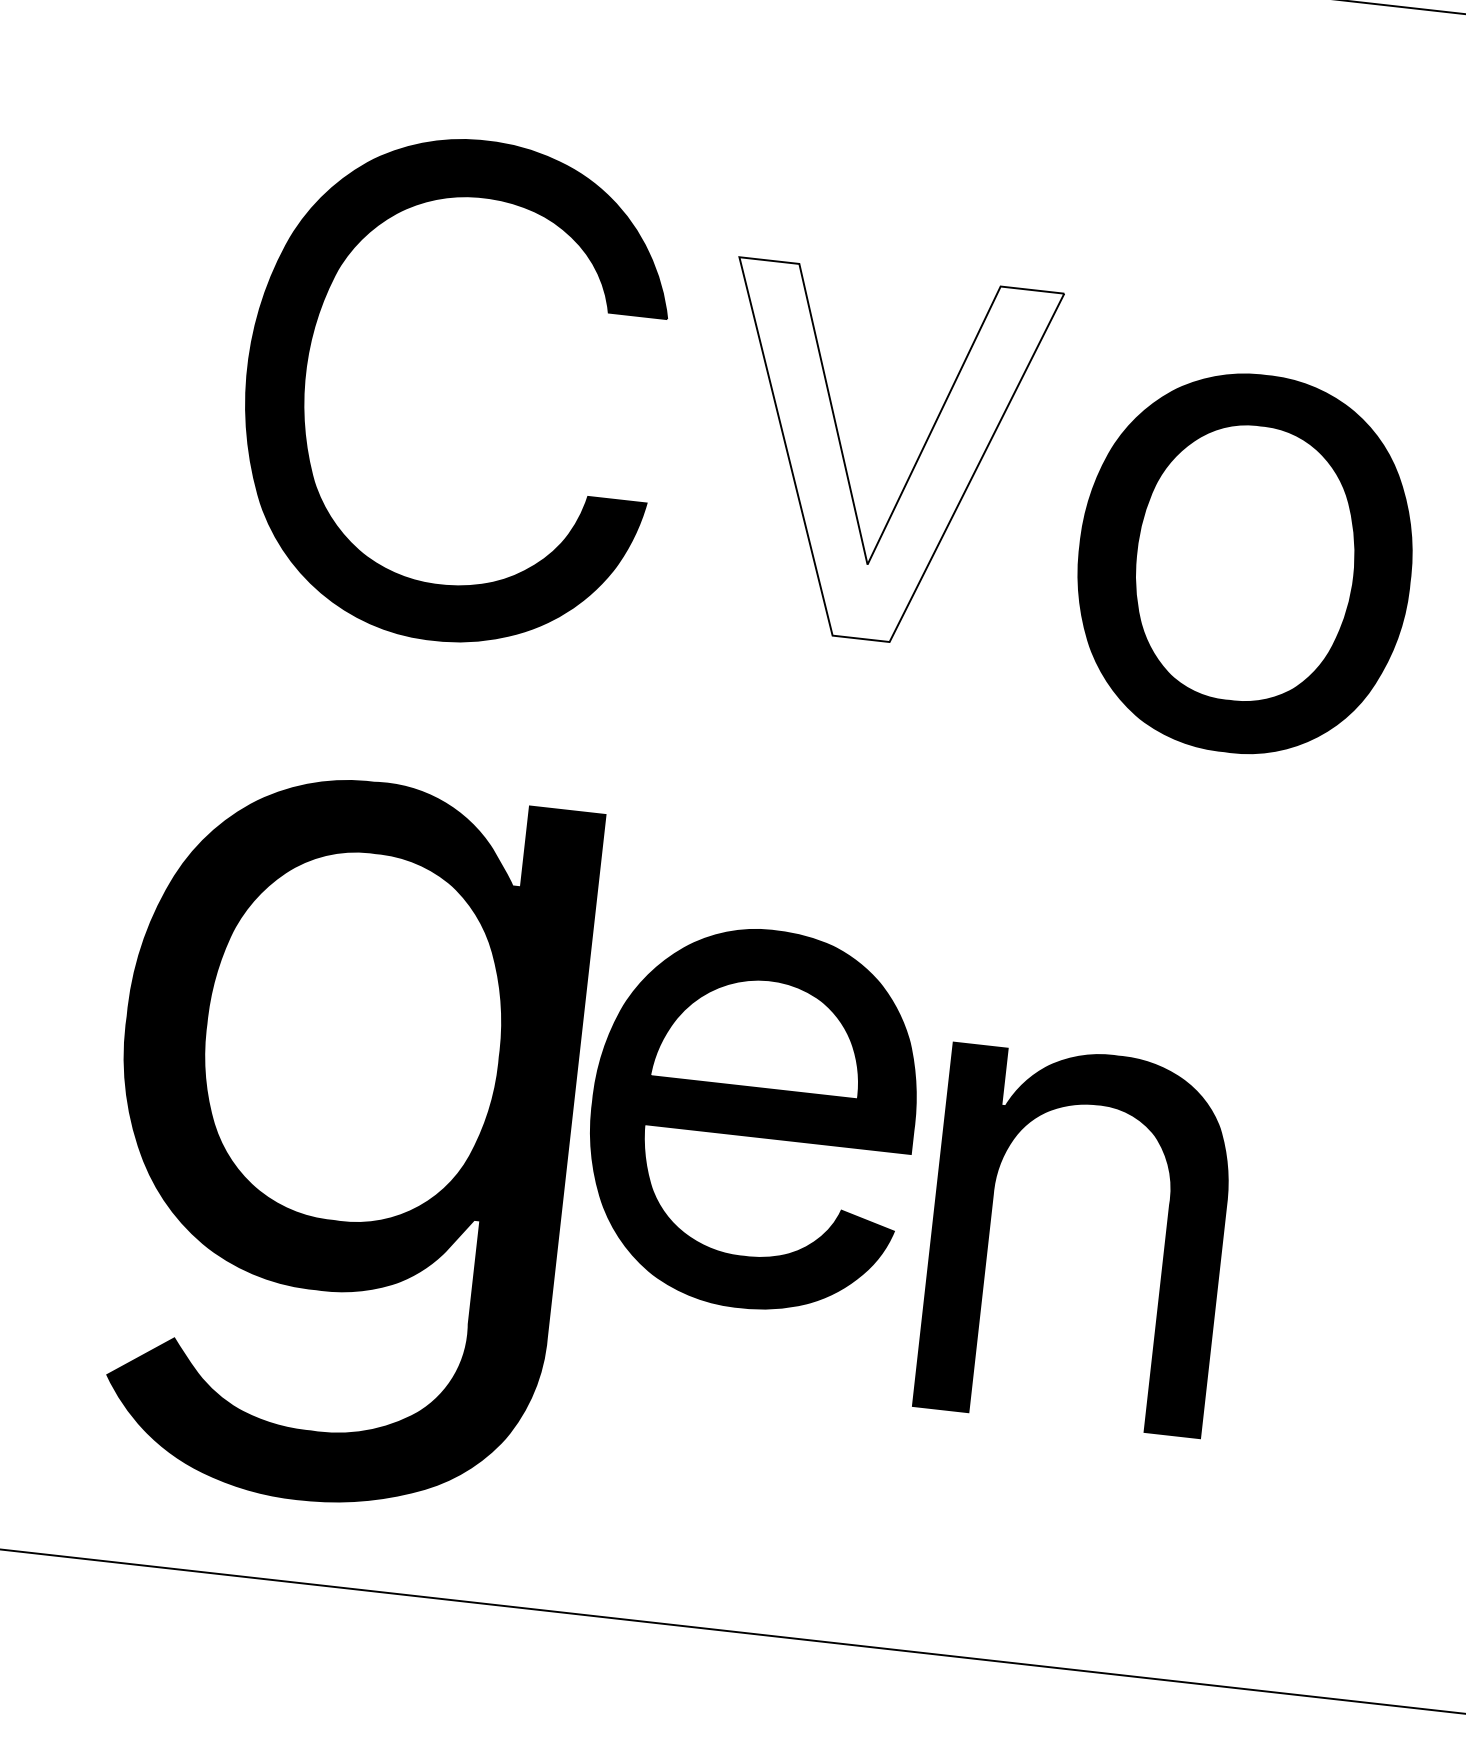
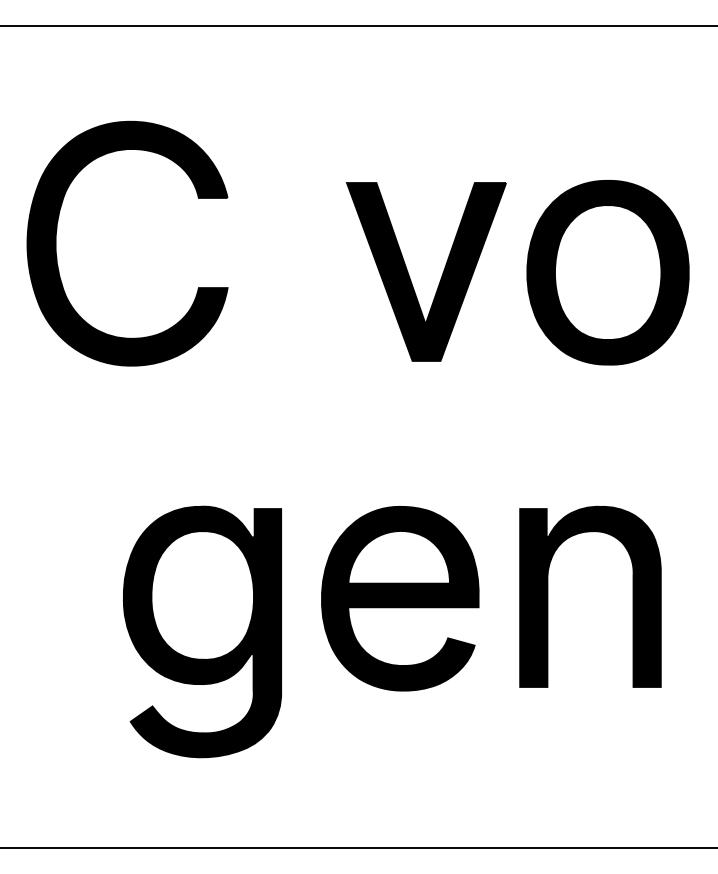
part: (307, 373) -> (56, 243), moved
fill: (881, 456) -> (426, 271), added
part: (1243, 562) -> (607, 272), moved
part: (341, 1140) -> (202, 631), size x0.71
part: (991, 1227) -> (548, 596), moved

